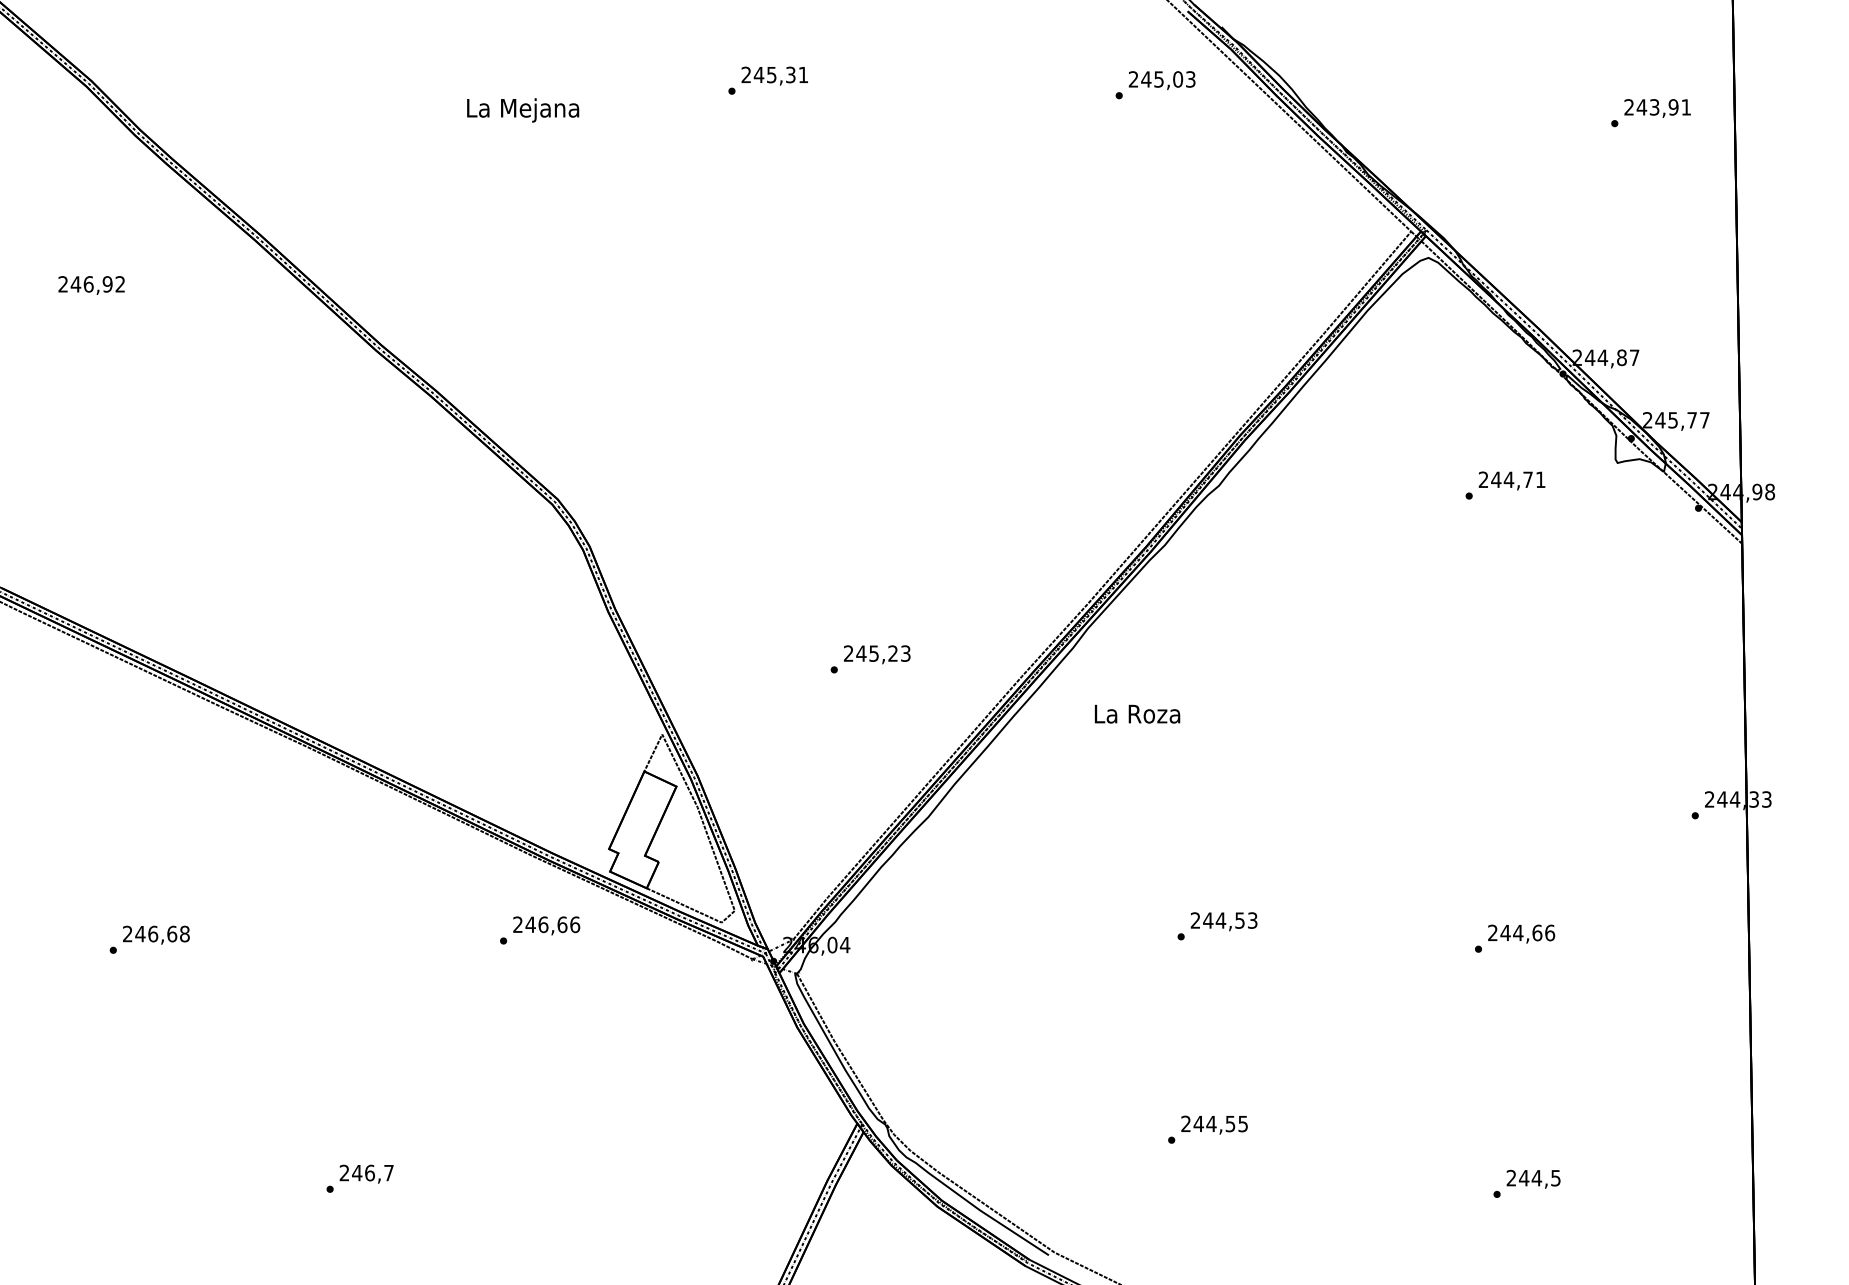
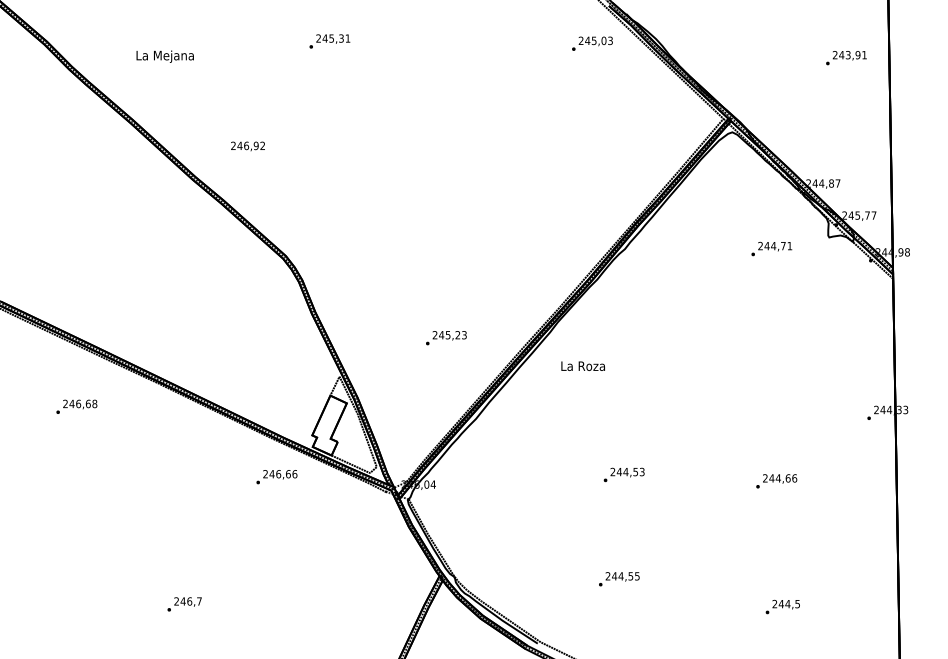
text: (767, 80) -> (329, 41), moved
text: (521, 109) -> (164, 56), moved
text: (90, 285) -> (247, 146), moved
text: (149, 939) -> (76, 406), moved

